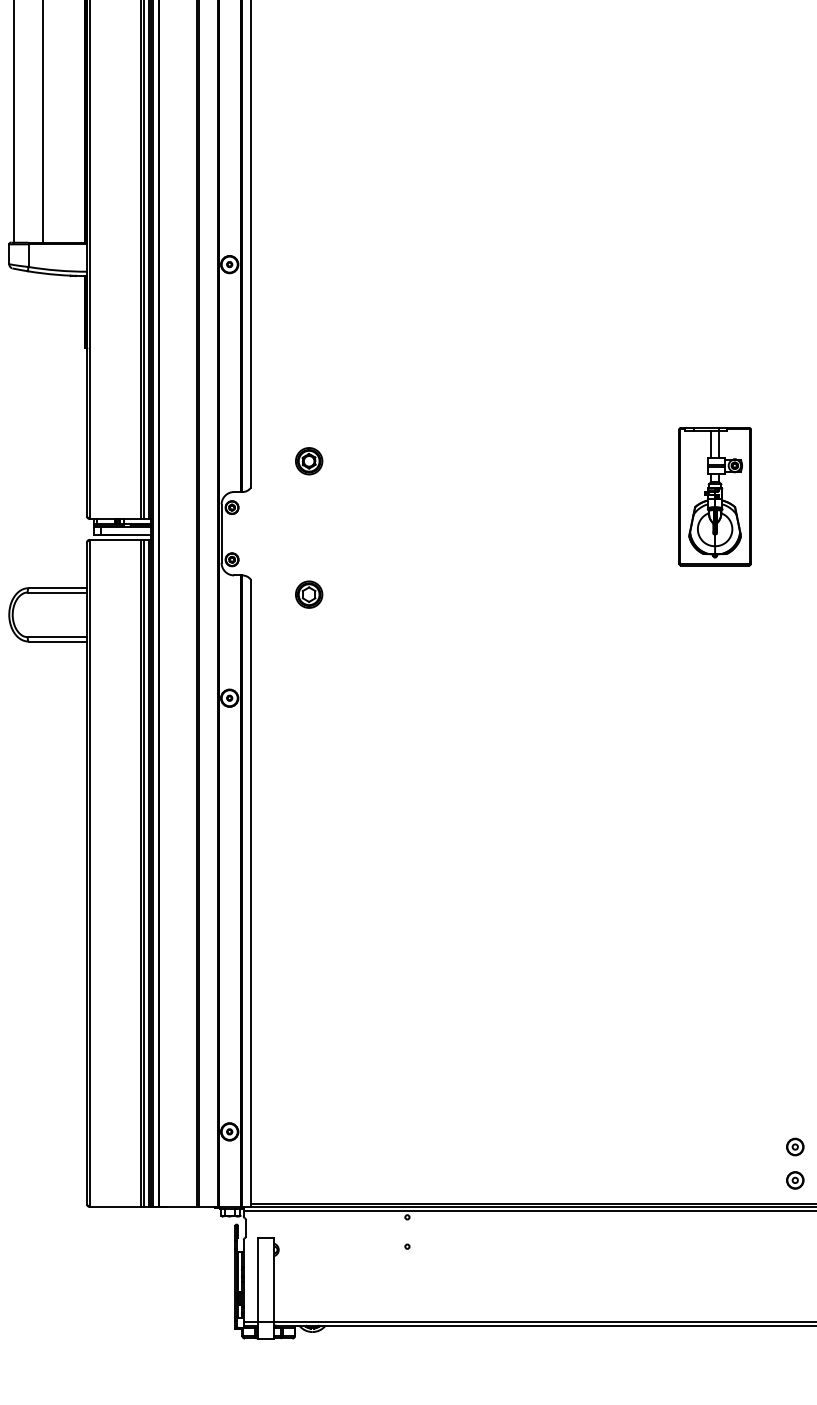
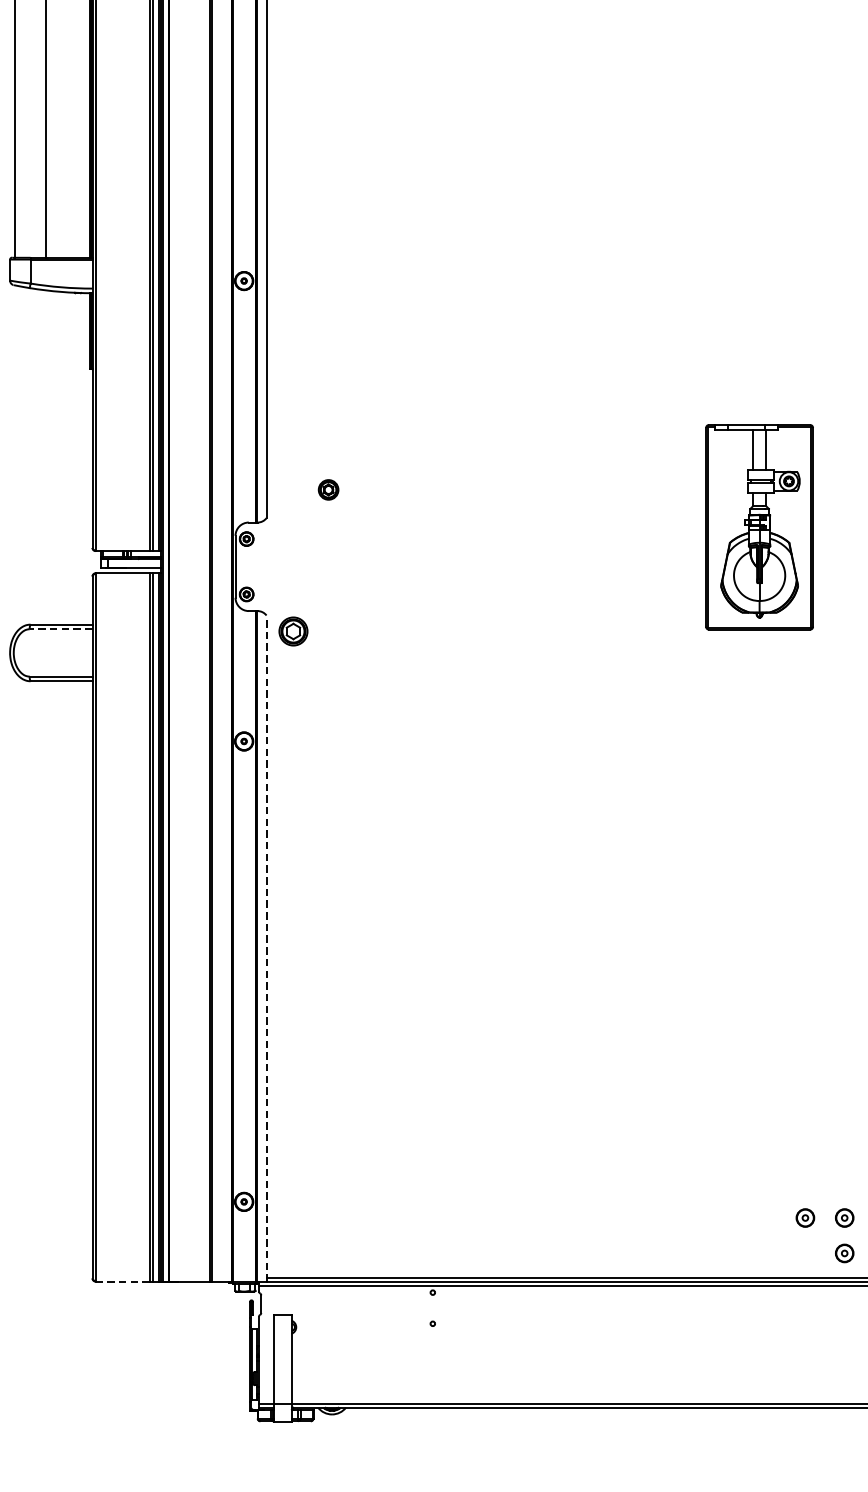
part: (309, 461) -> (328, 490), size x0.7
part: (714, 496) -> (758, 527), size x1.4
line: (57, 592) -> (61, 629), solid -> dashed
part: (309, 594) -> (293, 631), moved
line: (250, 893) -> (266, 948), solid -> dashed
part: (758, 1146) -> (805, 1217), added
line: (115, 1206) -> (122, 1281), solid -> dashed

